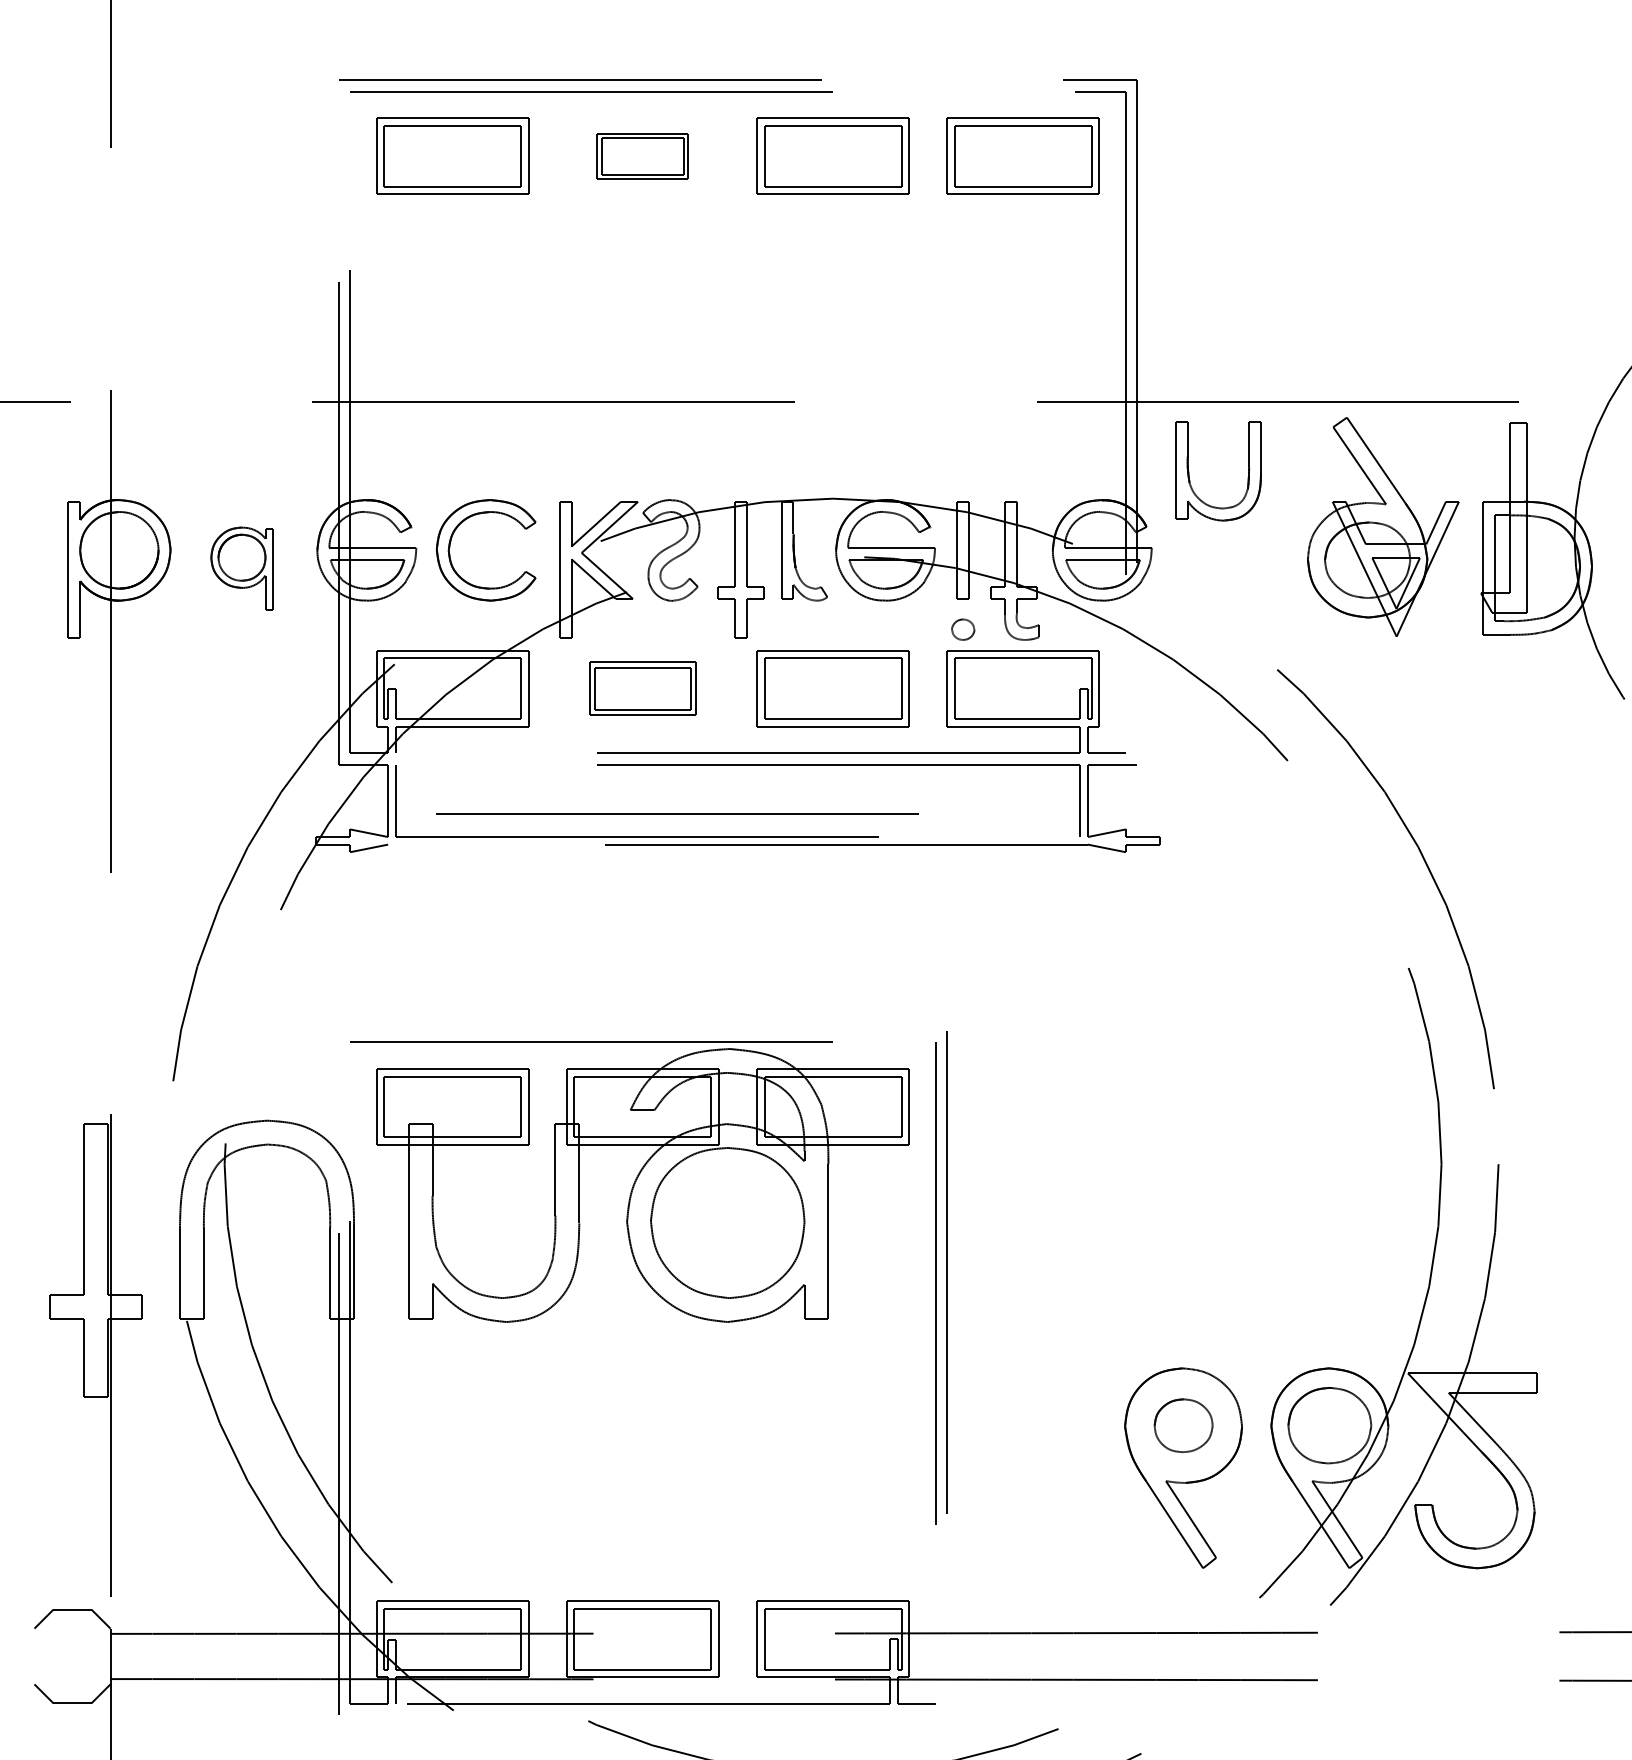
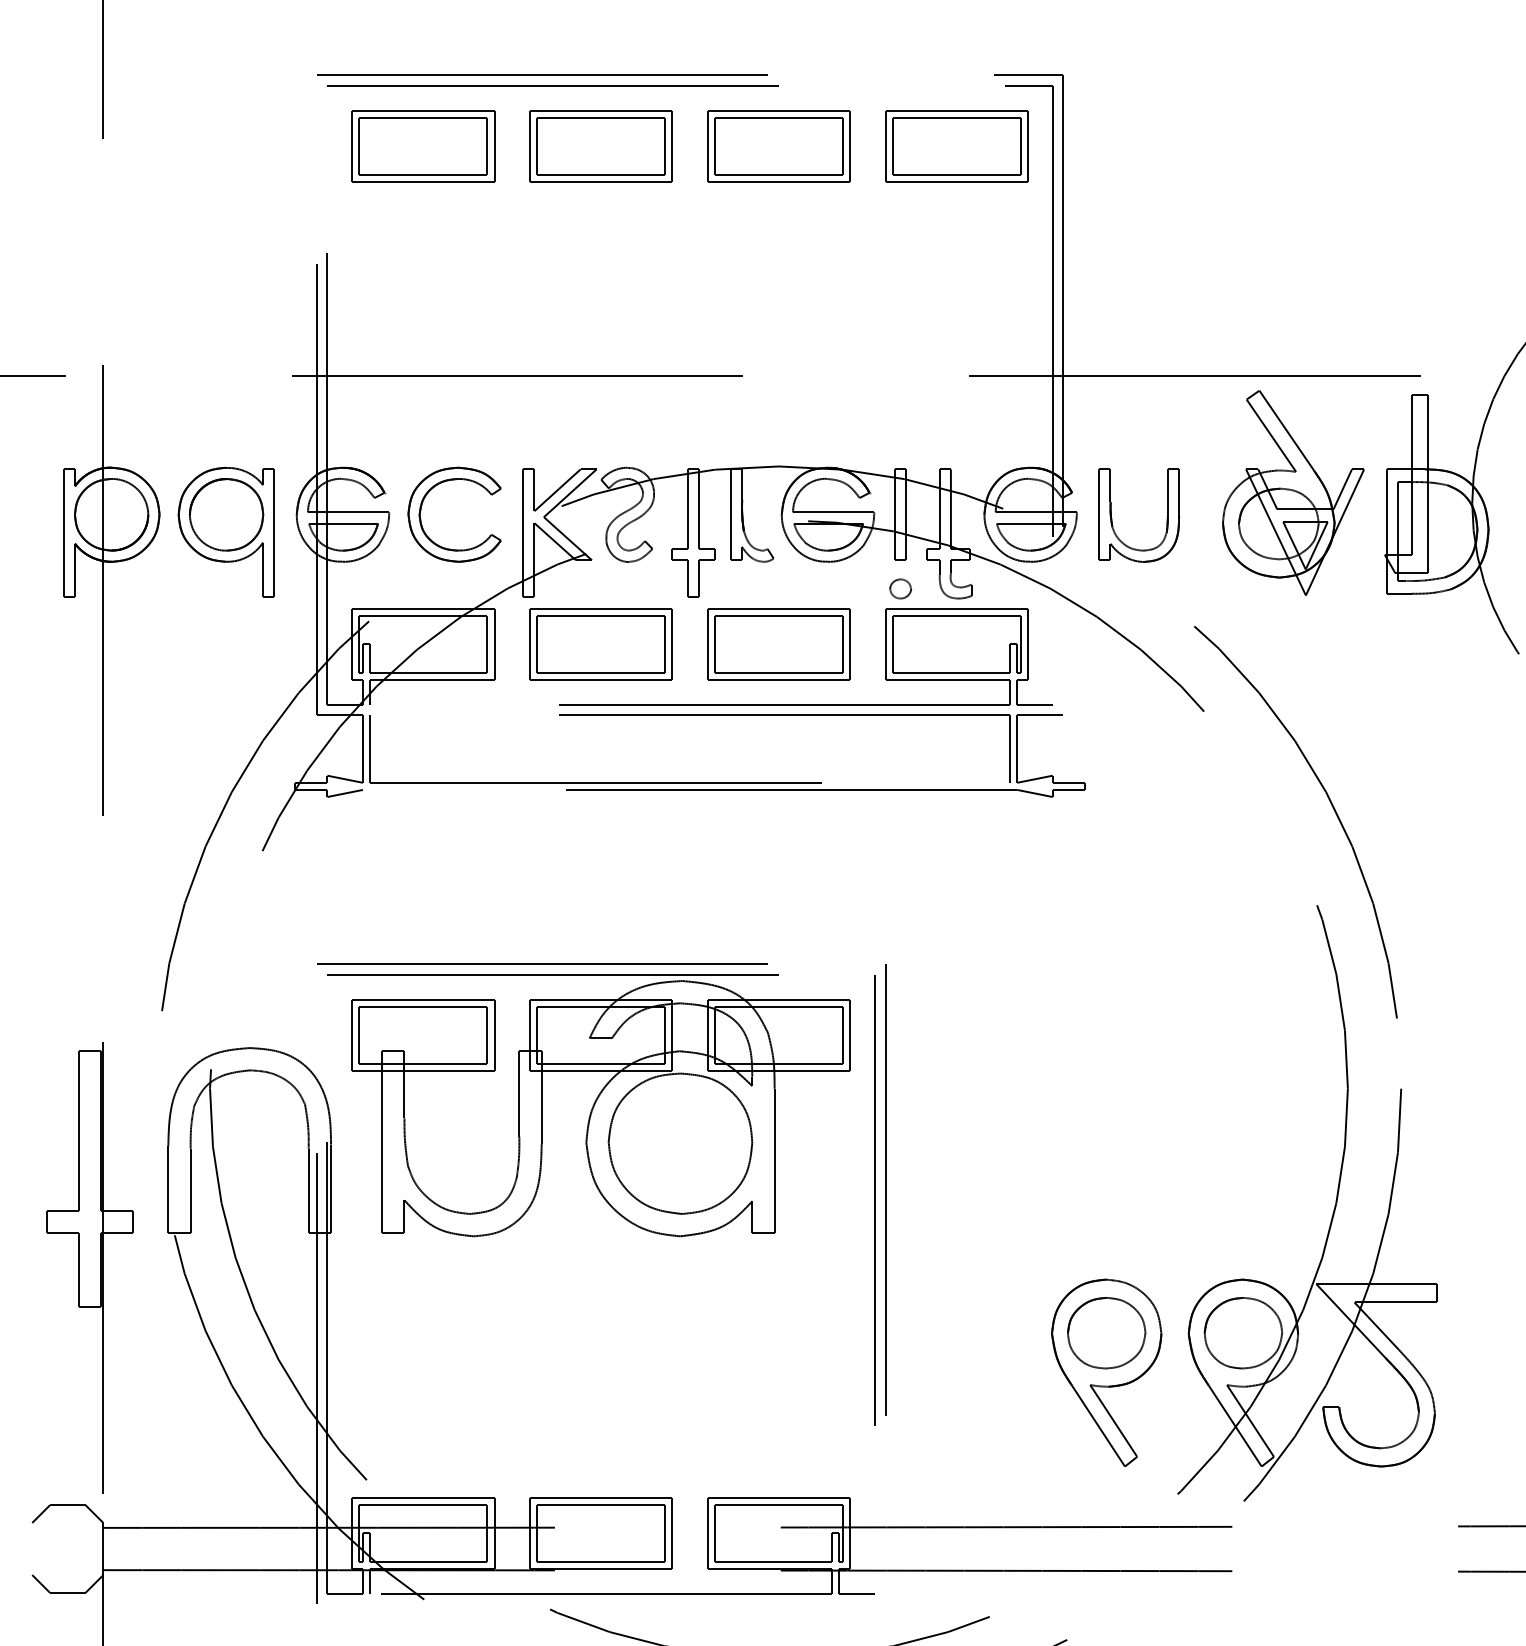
part: (642, 156) -> (600, 146), size x1.67
part: (1189, 474) -> (1112, 518), moved
part: (241, 568) -> (225, 531), size x1.67
part: (642, 689) -> (600, 644), size x1.43
line: (677, 813) -> (542, 963), moved
part: (1183, 1425) -> (1106, 1333), size x1.43

